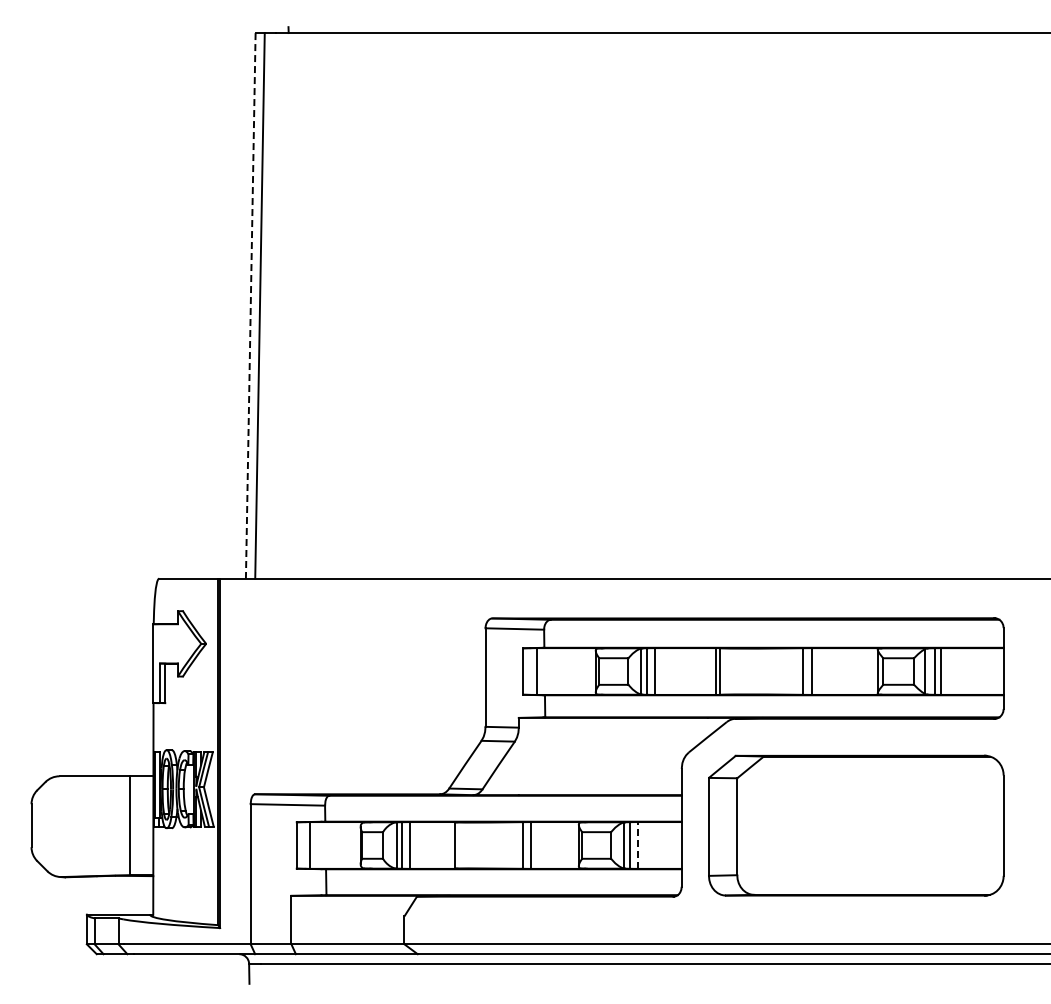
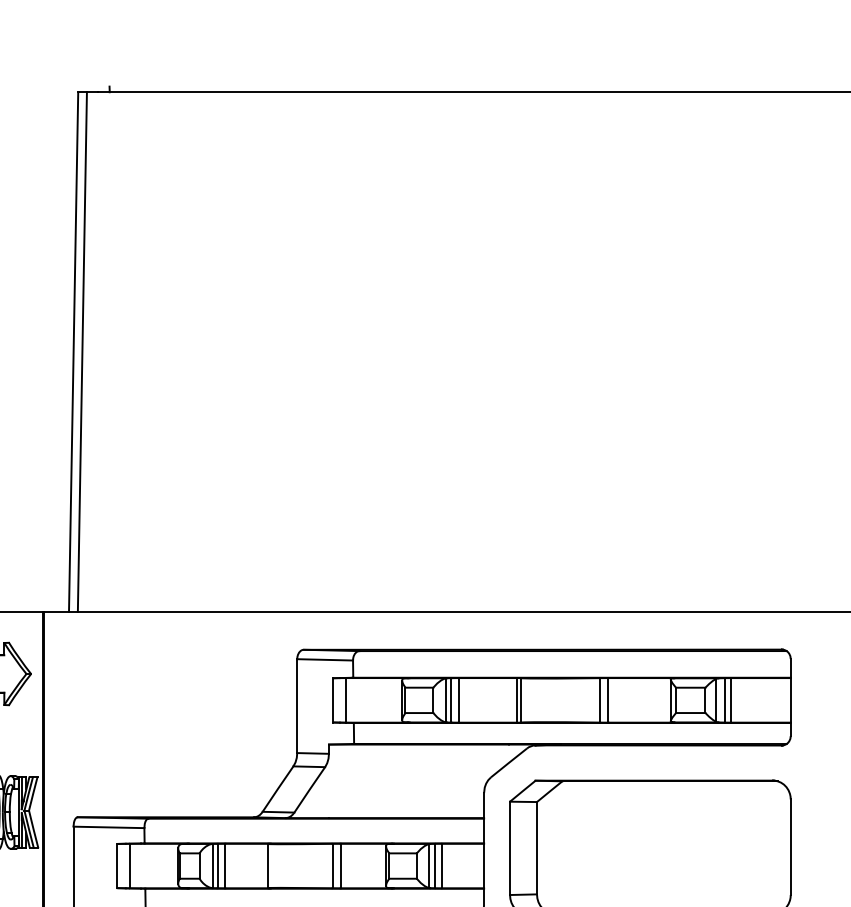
line: (250, 305) -> (73, 351), dashed -> solid
line: (637, 844) -> (441, 865), dashed -> solid

